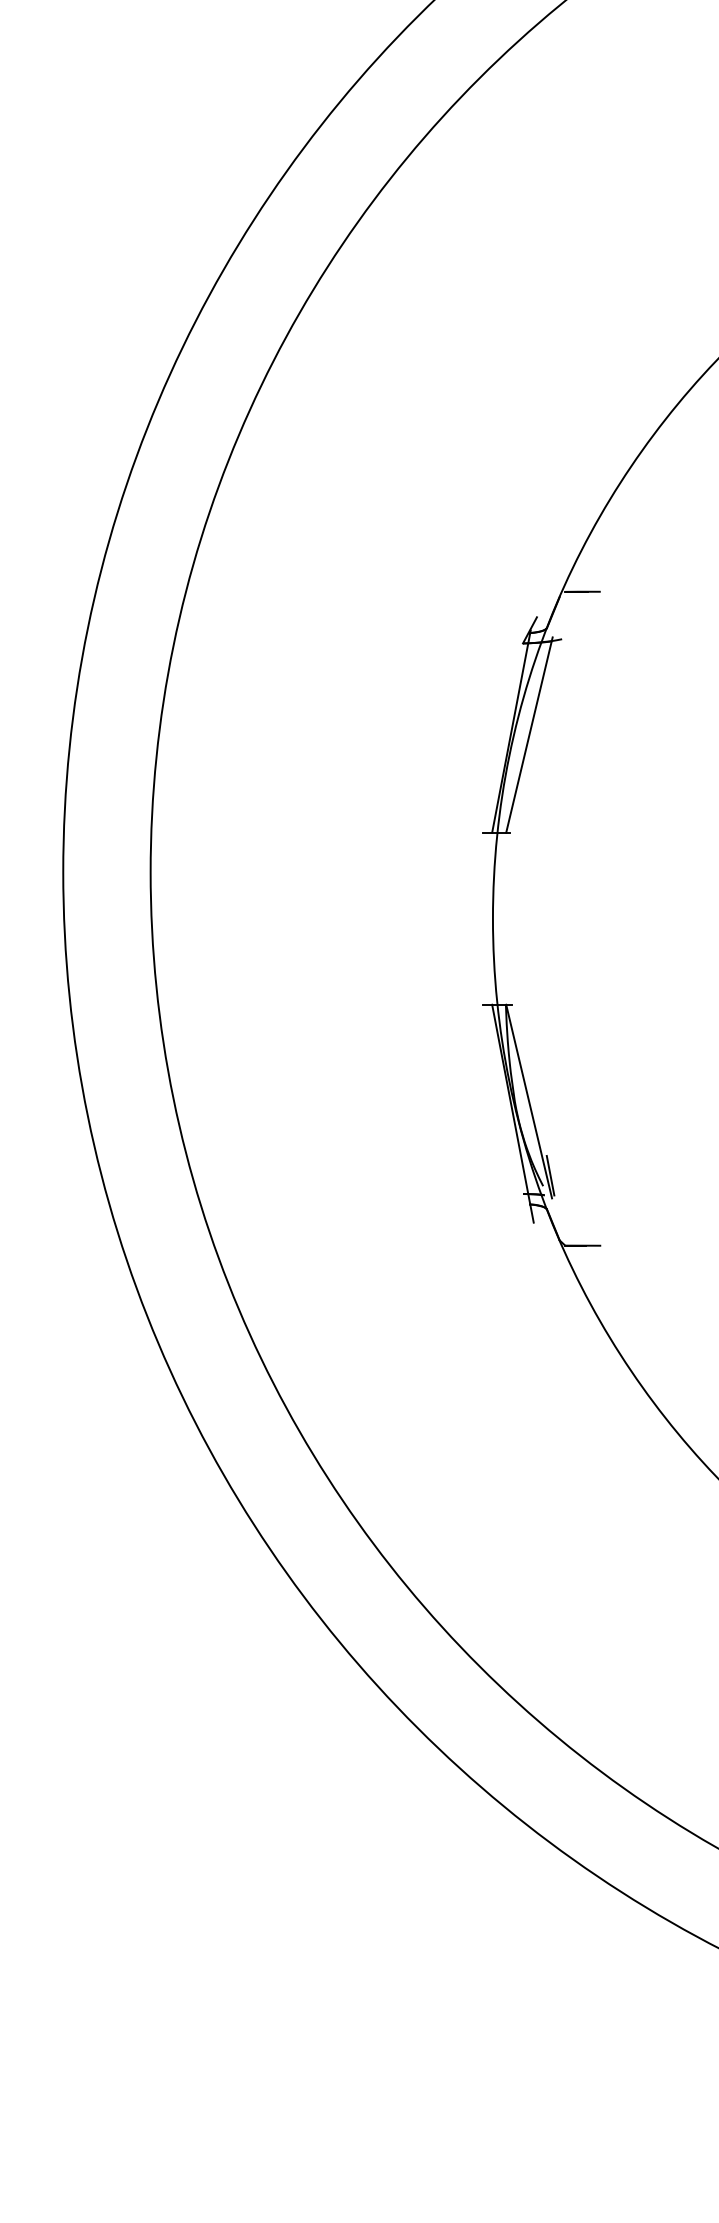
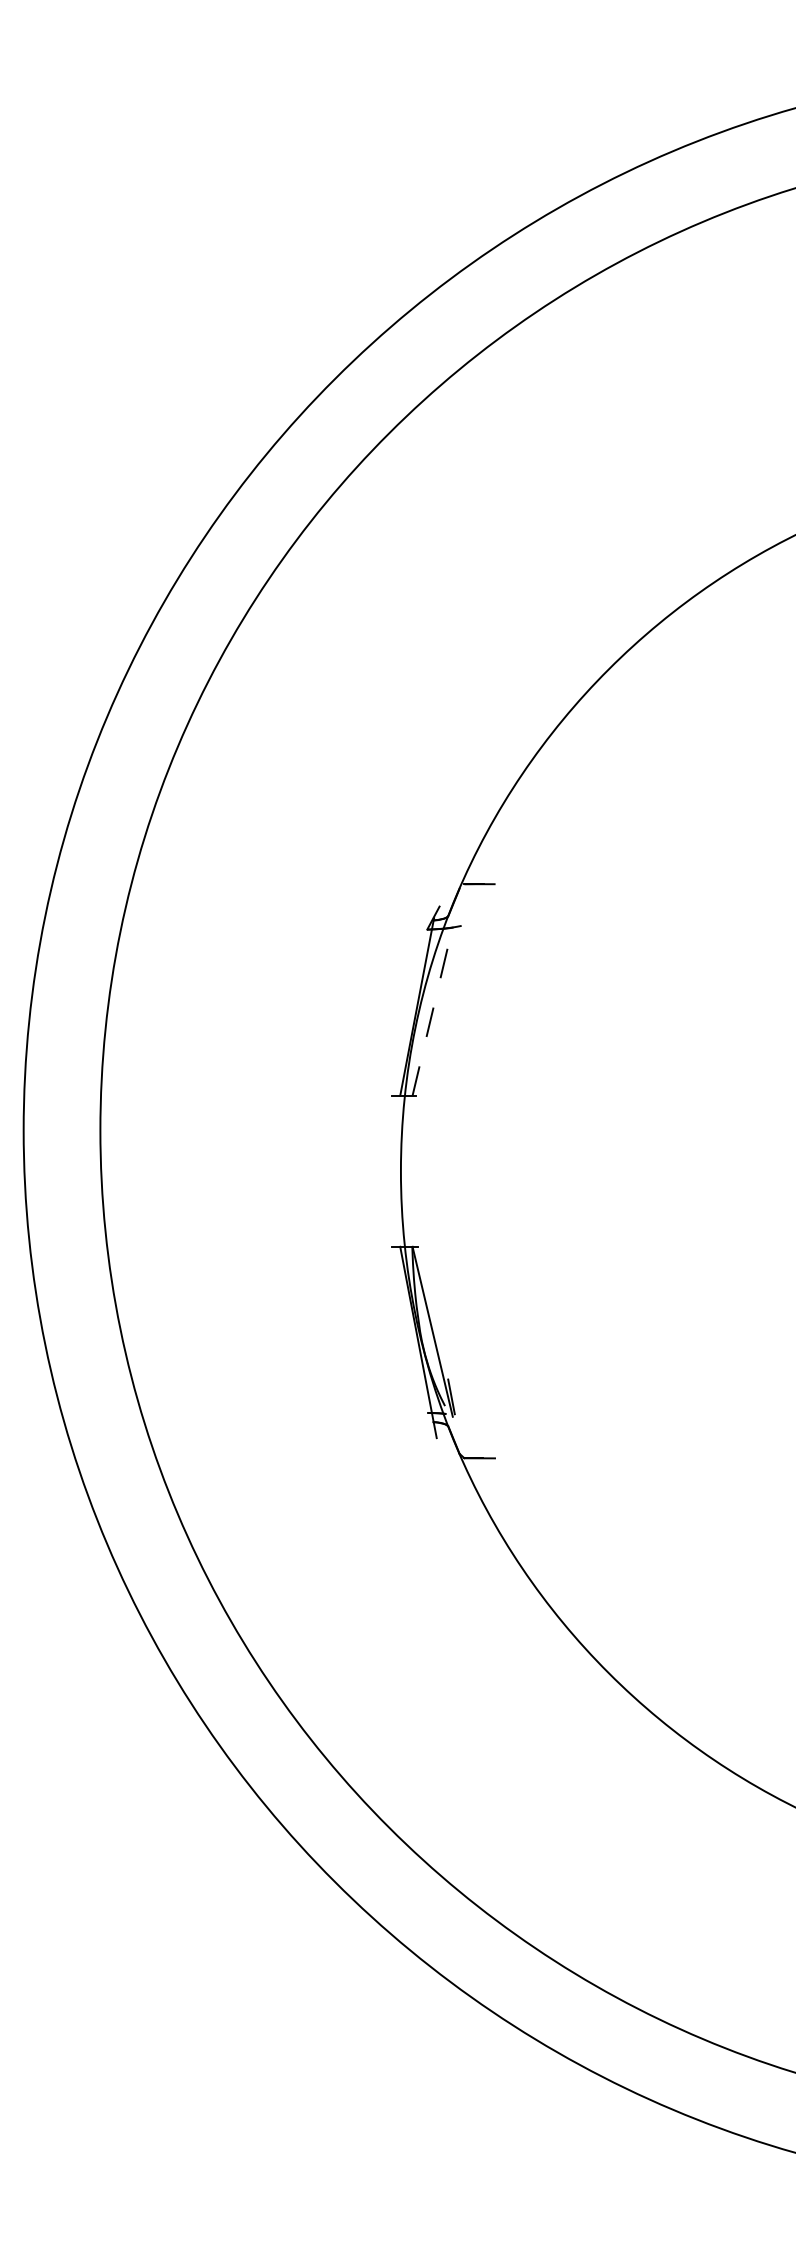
line: (530, 734) -> (433, 1009), solid -> dashed

